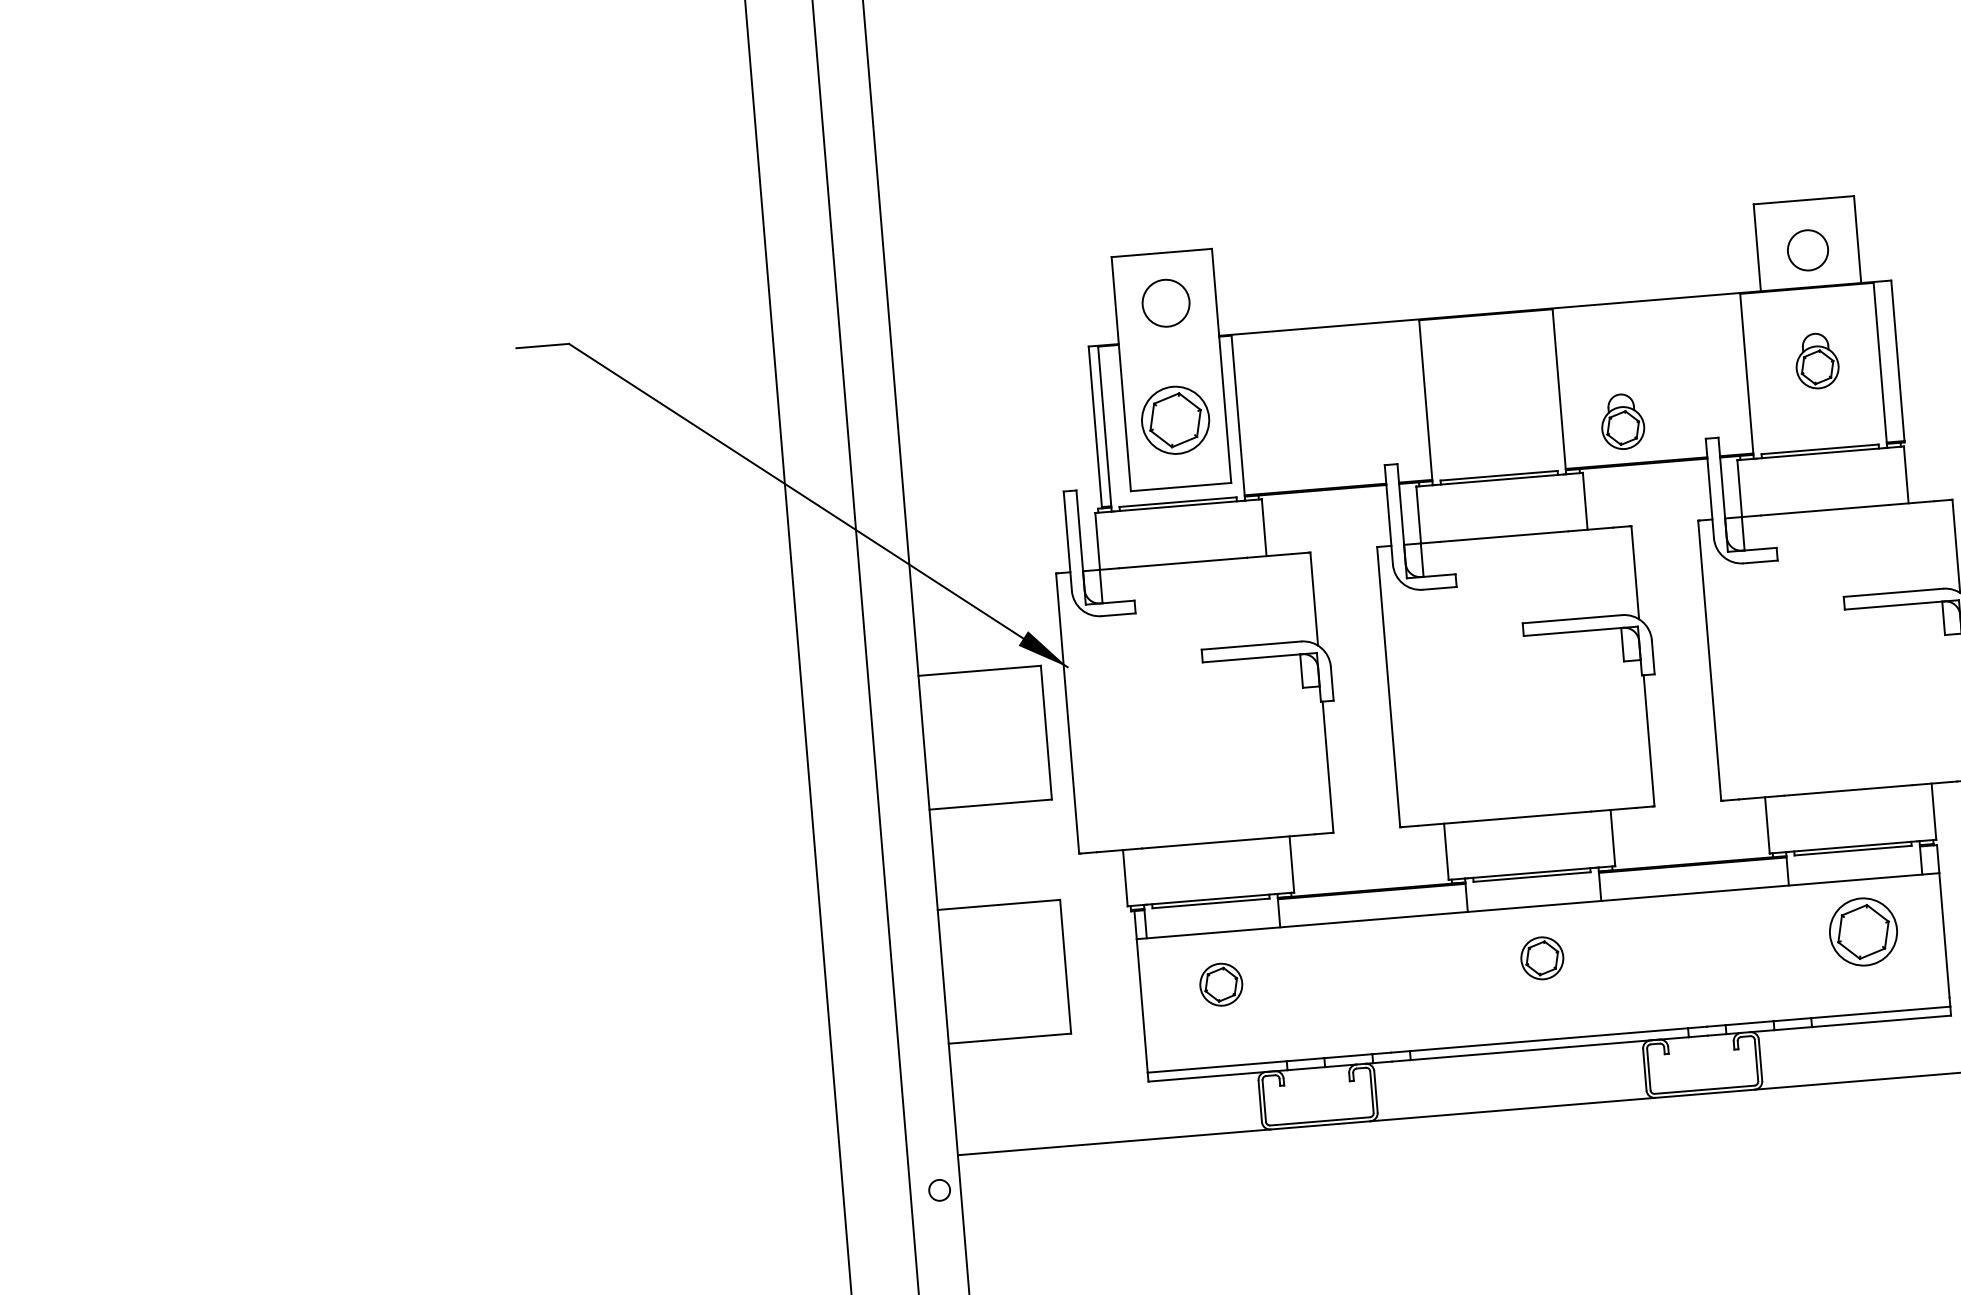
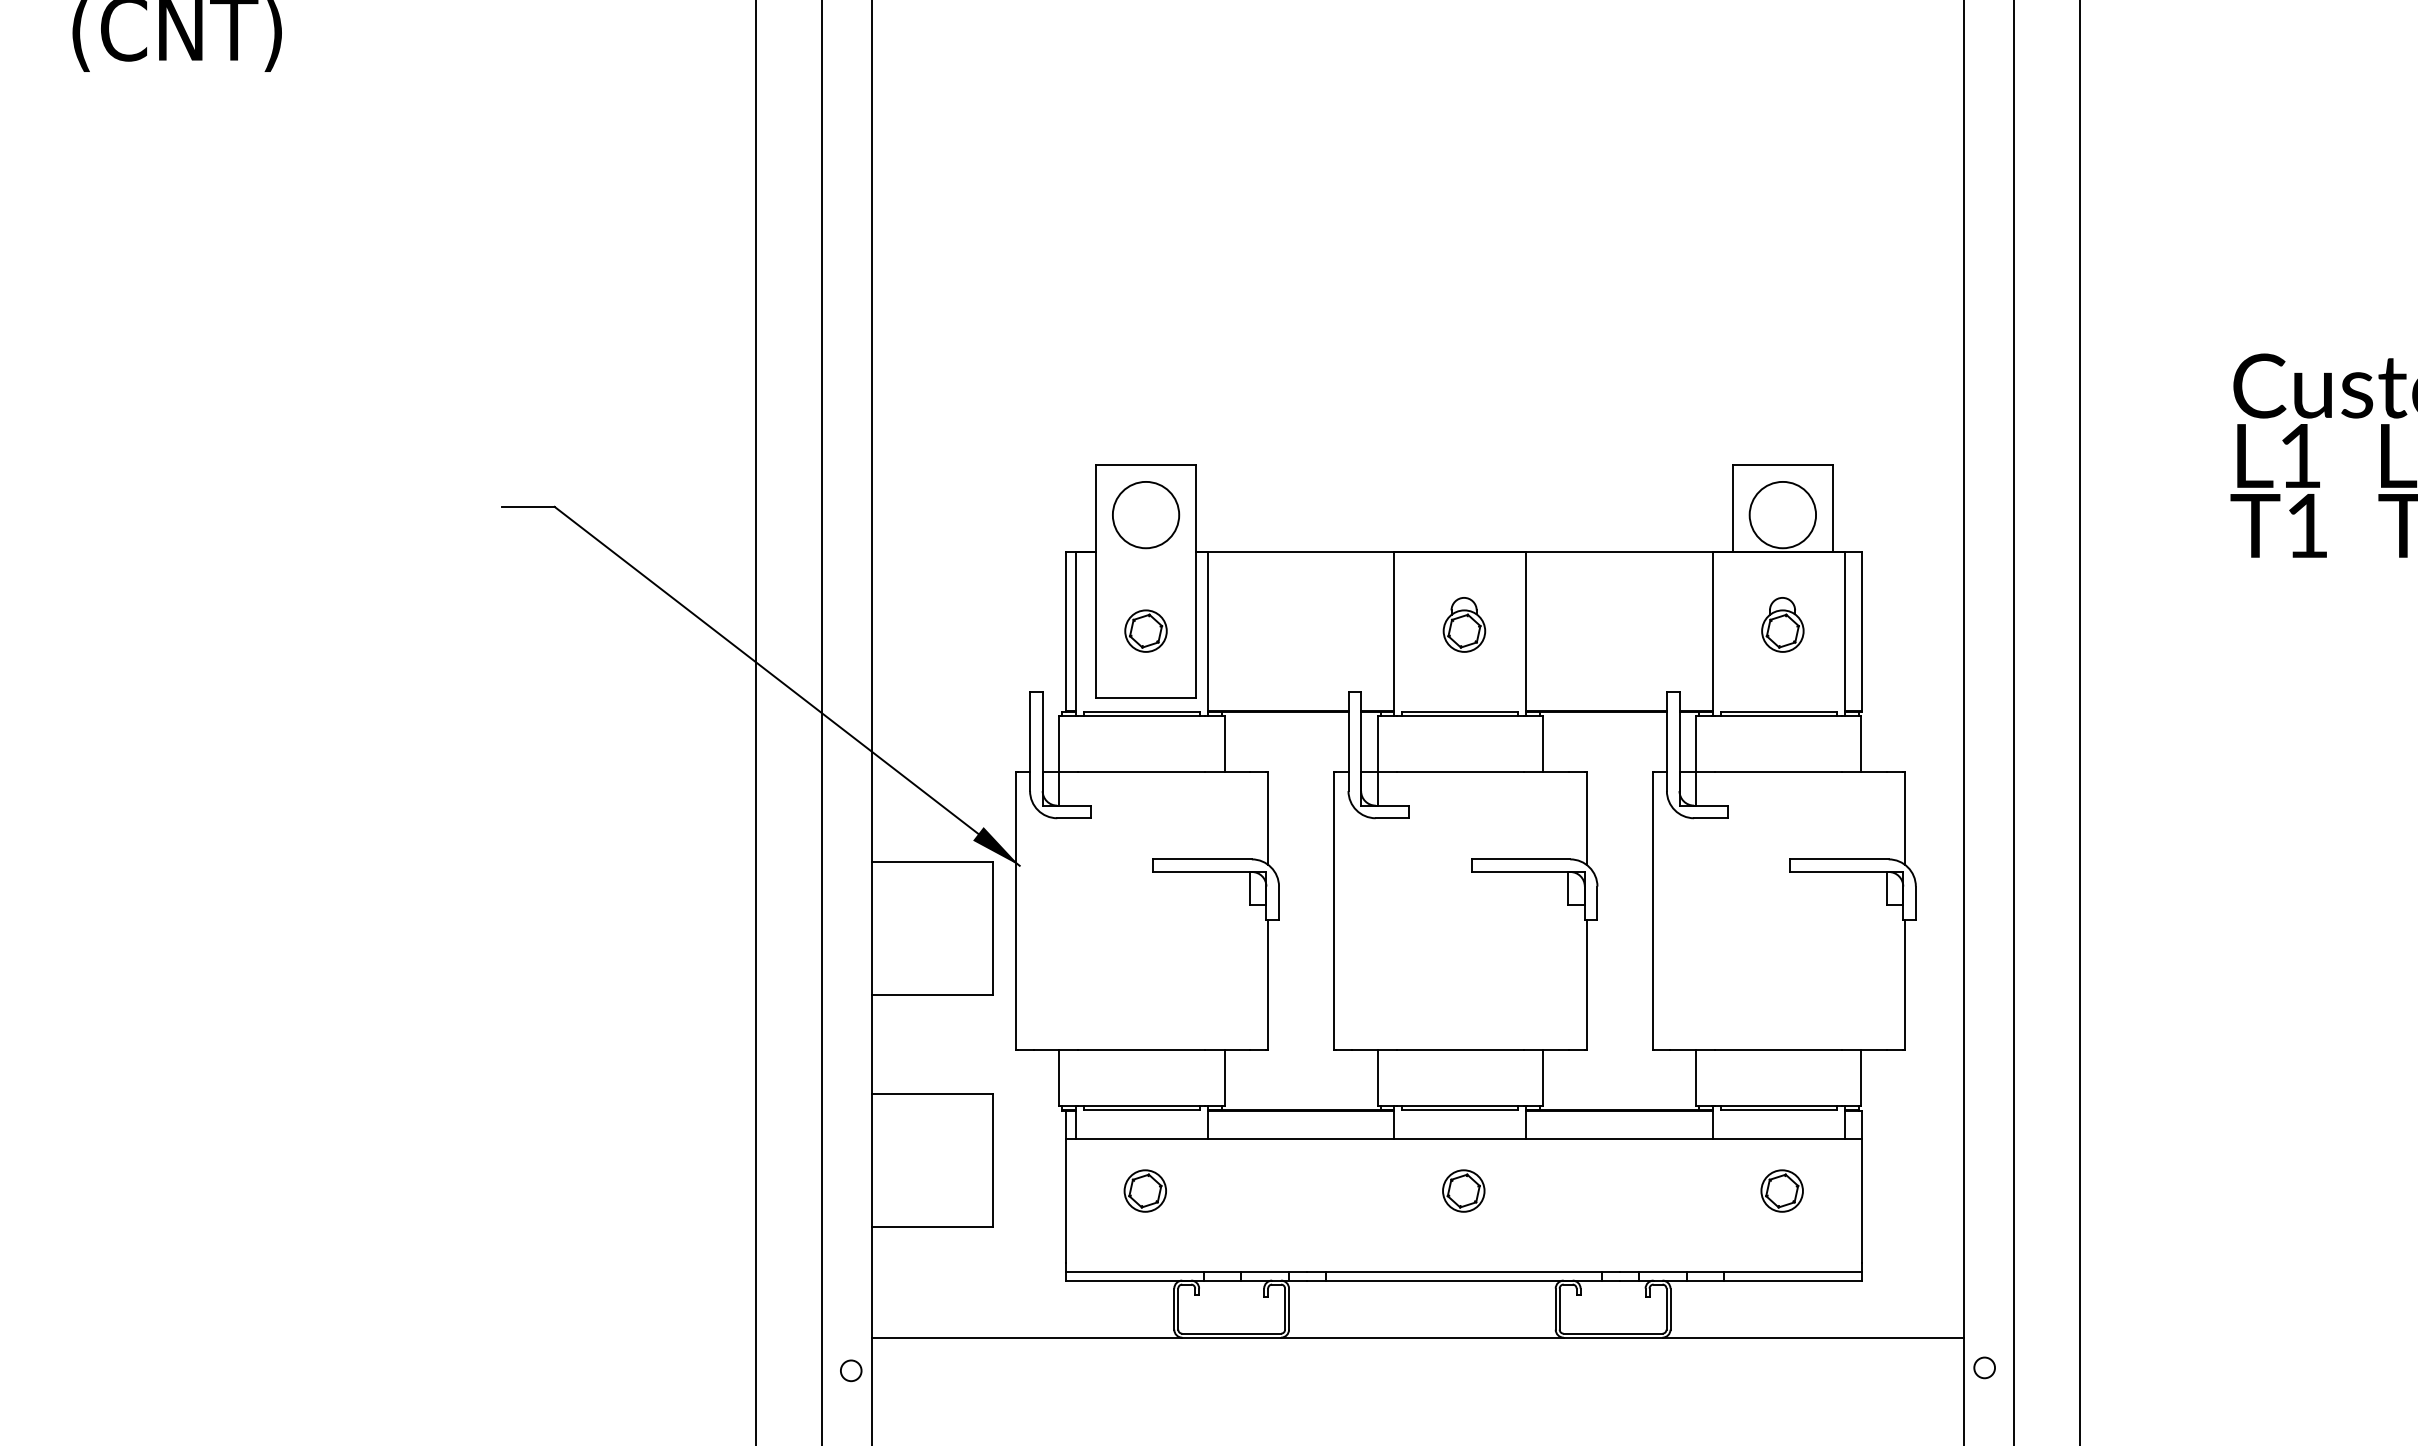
circle: (1807, 249) -> (1782, 514), size x1.67
circle: (1166, 303) -> (1146, 515), size x1.43
part: (1174, 419) -> (1145, 630), size x0.62
part: (1622, 421) -> (1464, 624), moved
part: (1862, 931) -> (1781, 1190), size x0.62

